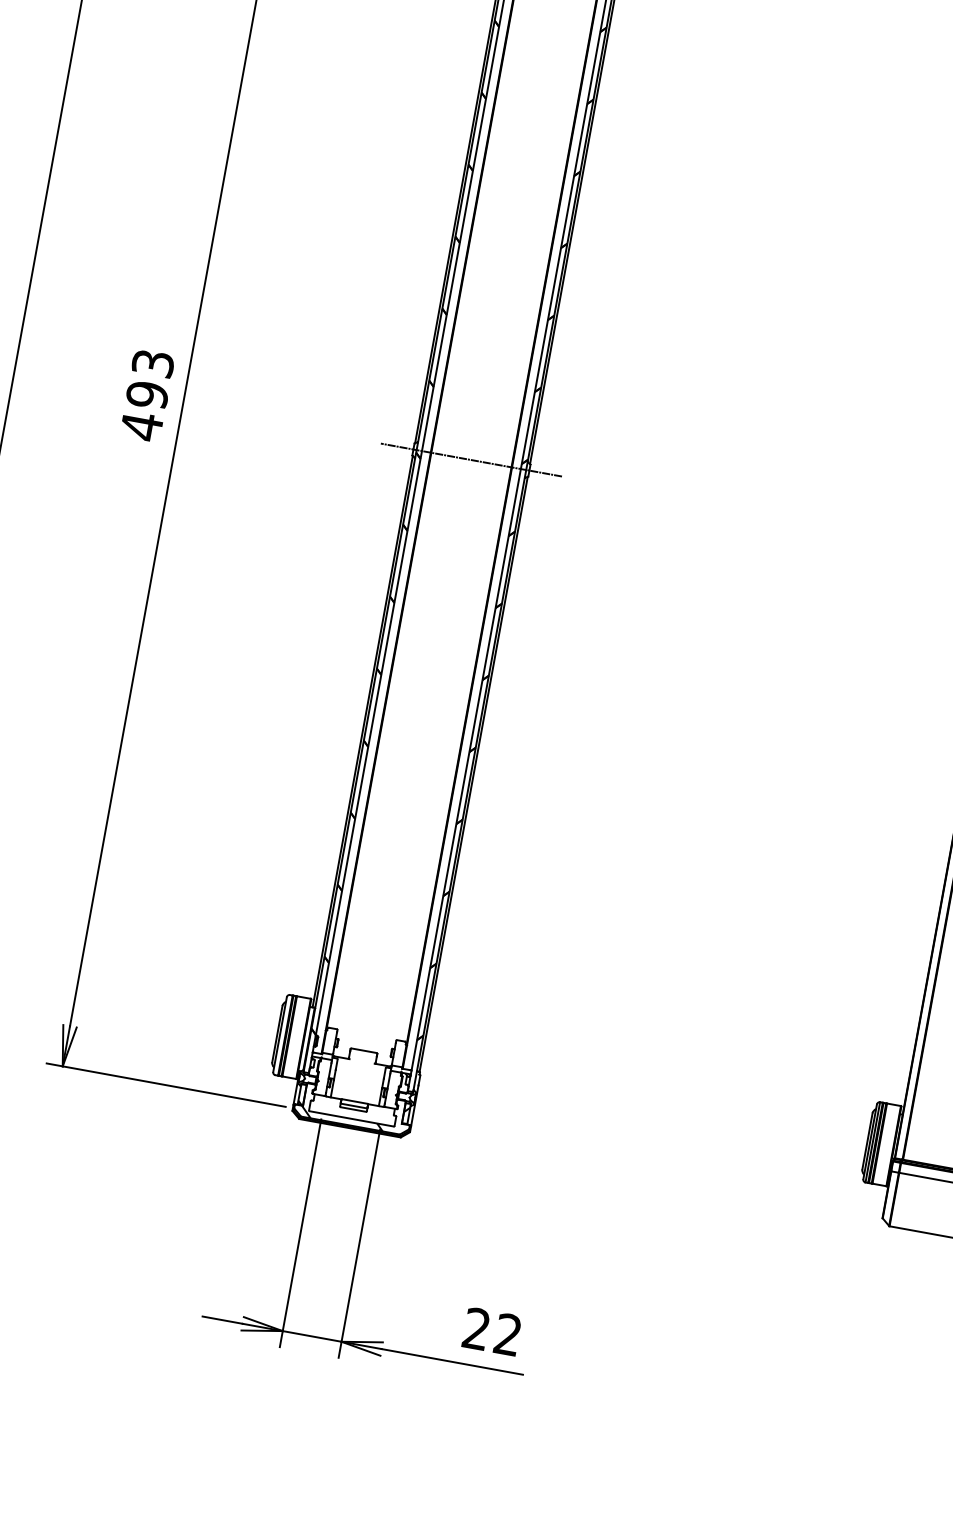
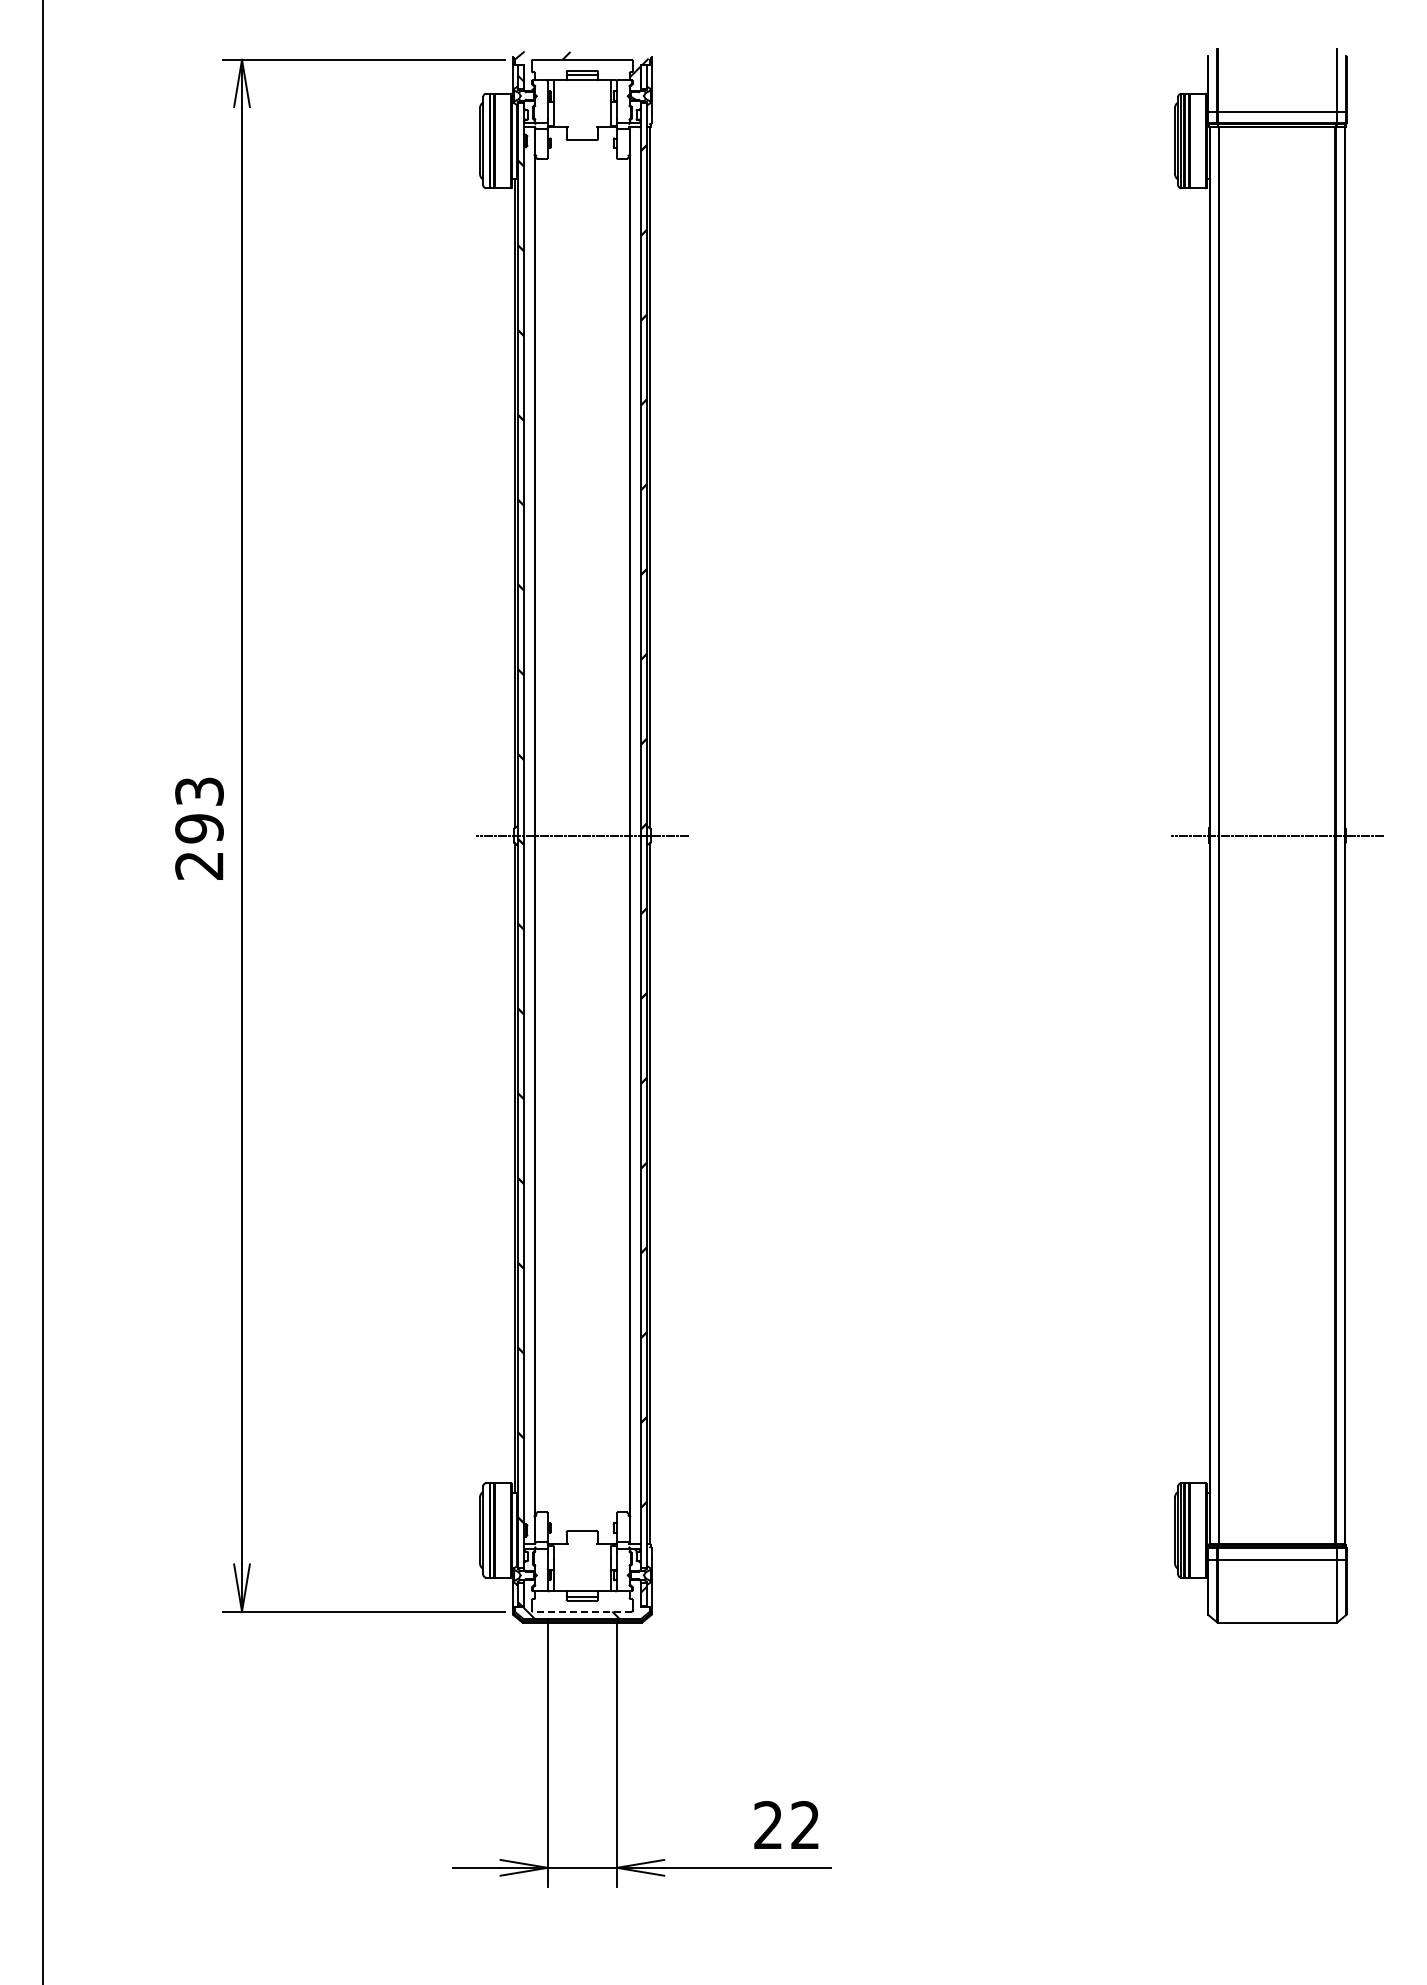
text: (141, 426) -> (199, 865), 493 -> 293
line: (351, 1118) -> (581, 1611), solid -> dashed

